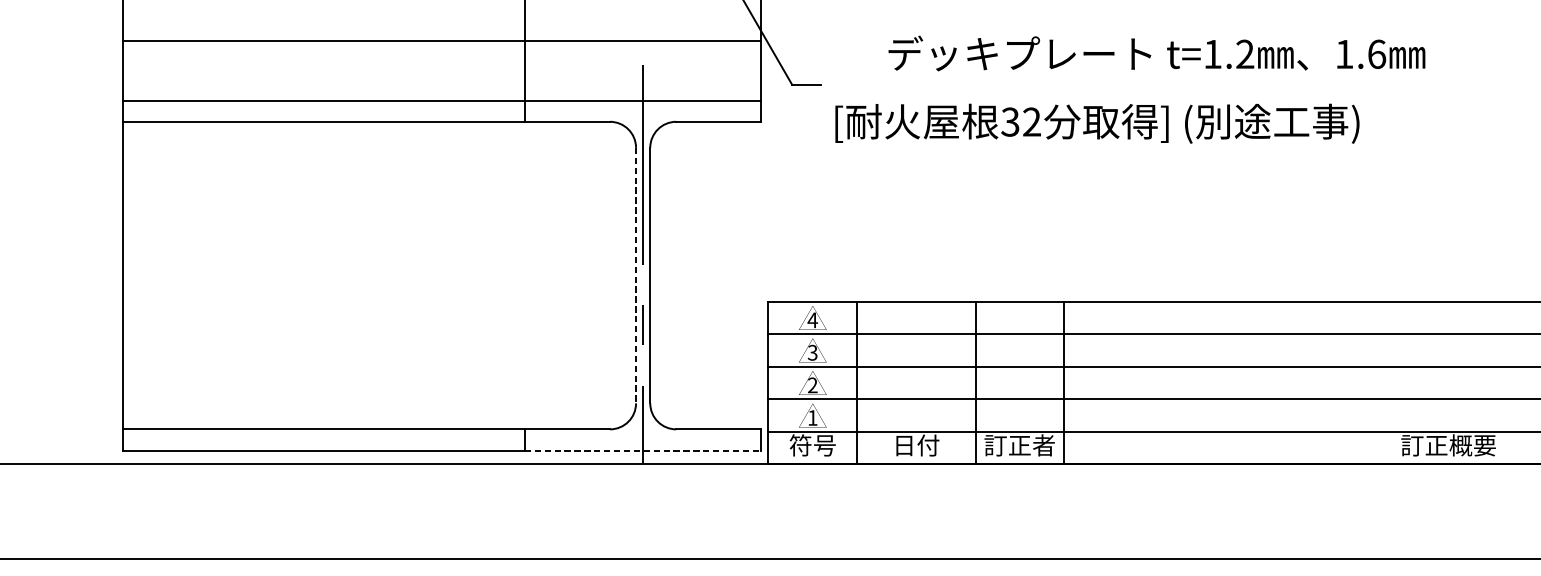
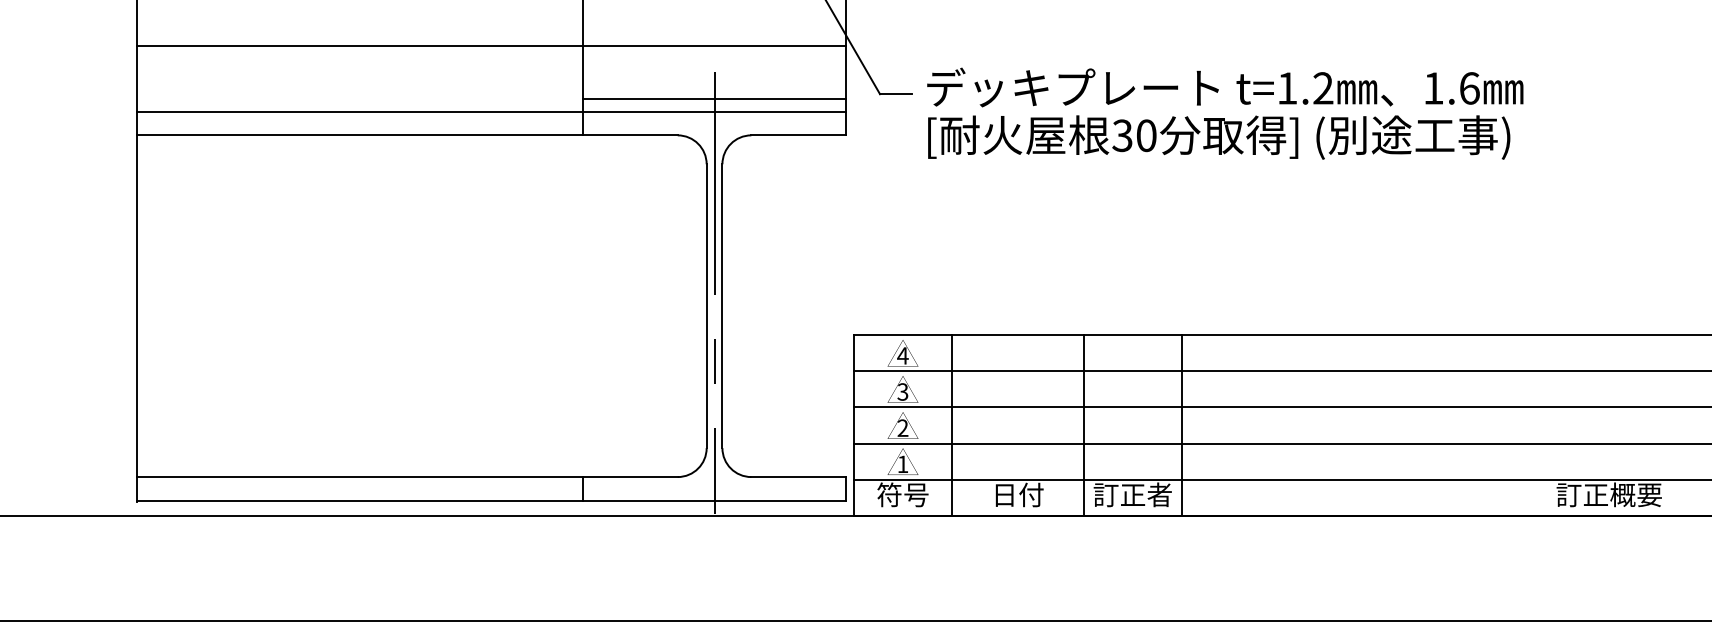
text: (1157, 53) -> (1225, 87), moved
line: (643, 88) -> (714, 98), added
text: (1032, 121) -> (1146, 135), 32 -> 30
line: (635, 275) -> (706, 306), dashed -> solid
line: (644, 450) -> (715, 500), dashed -> solid

